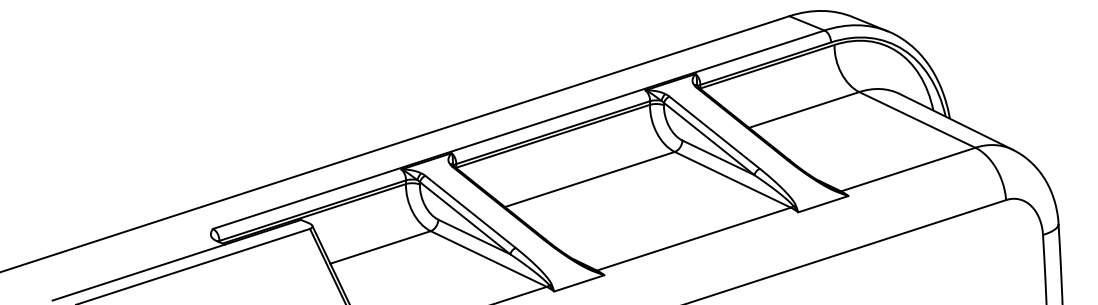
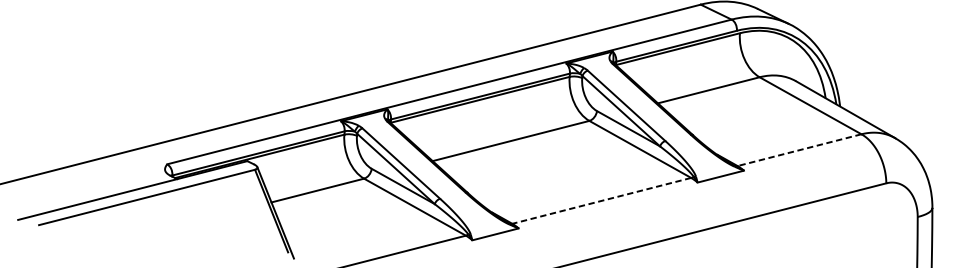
line: (908, 169) -> (799, 150), solid -> dashed
line: (693, 239) -> (601, 201), solid -> dashed

